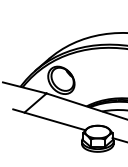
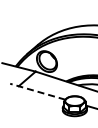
line: (48, 119) -> (37, 91), solid -> dashed

